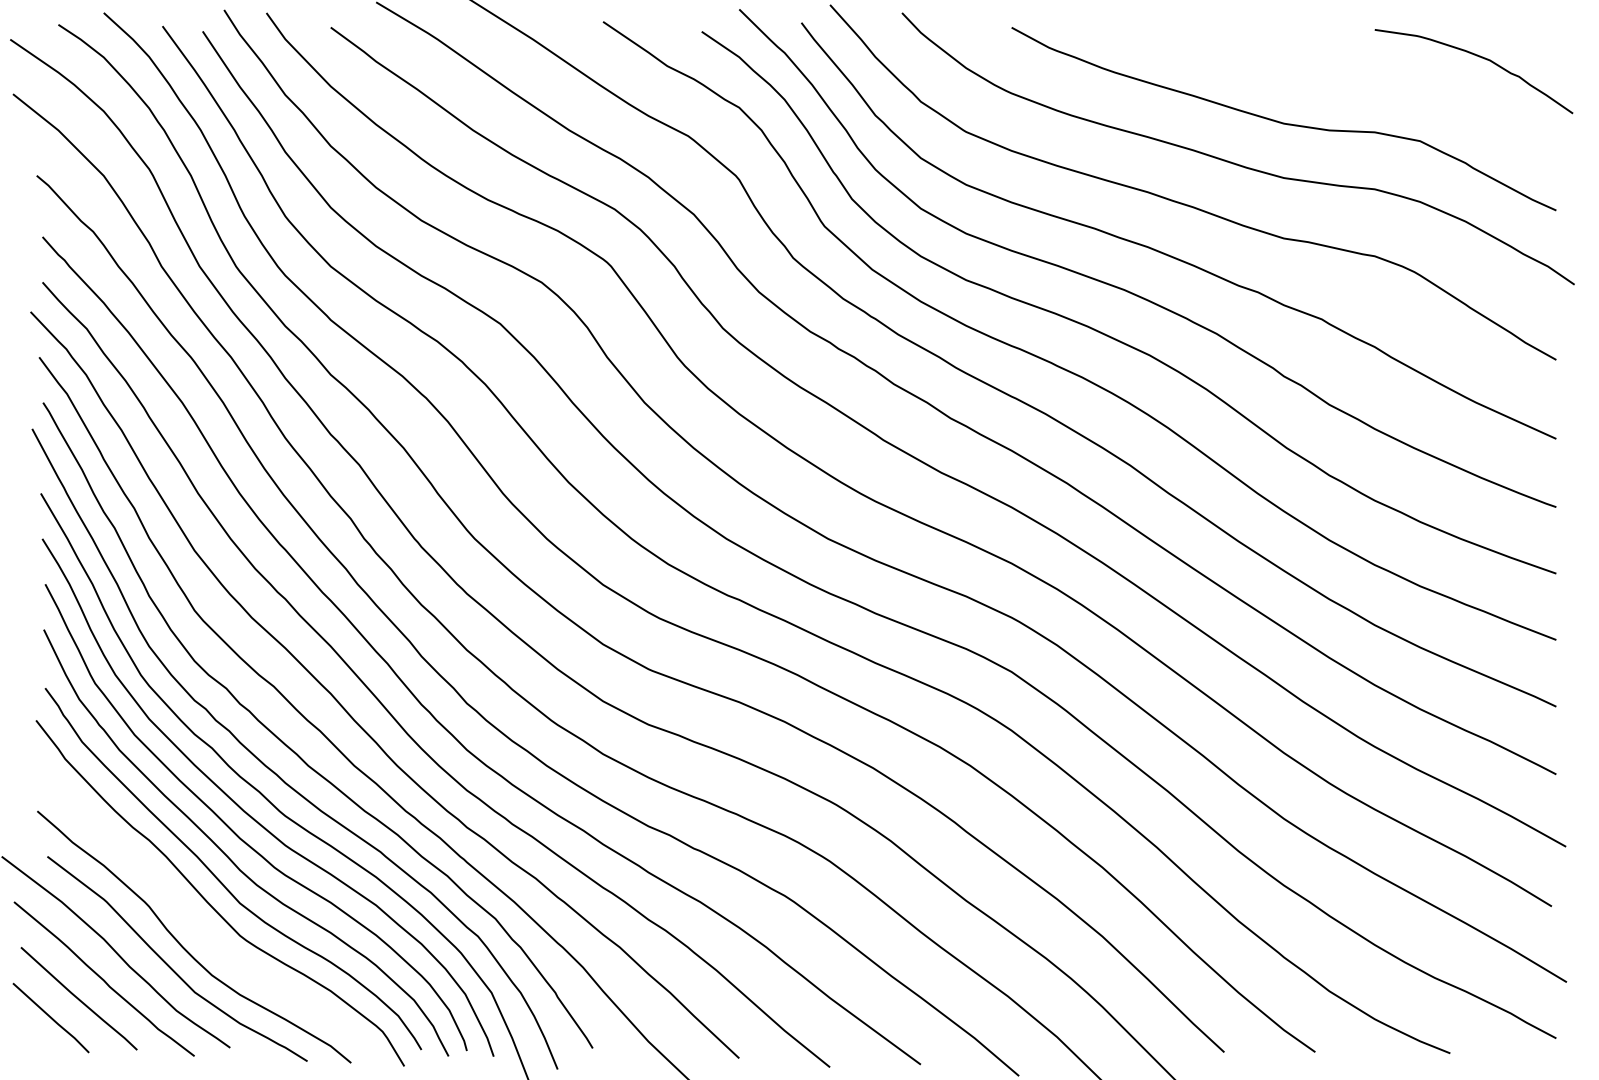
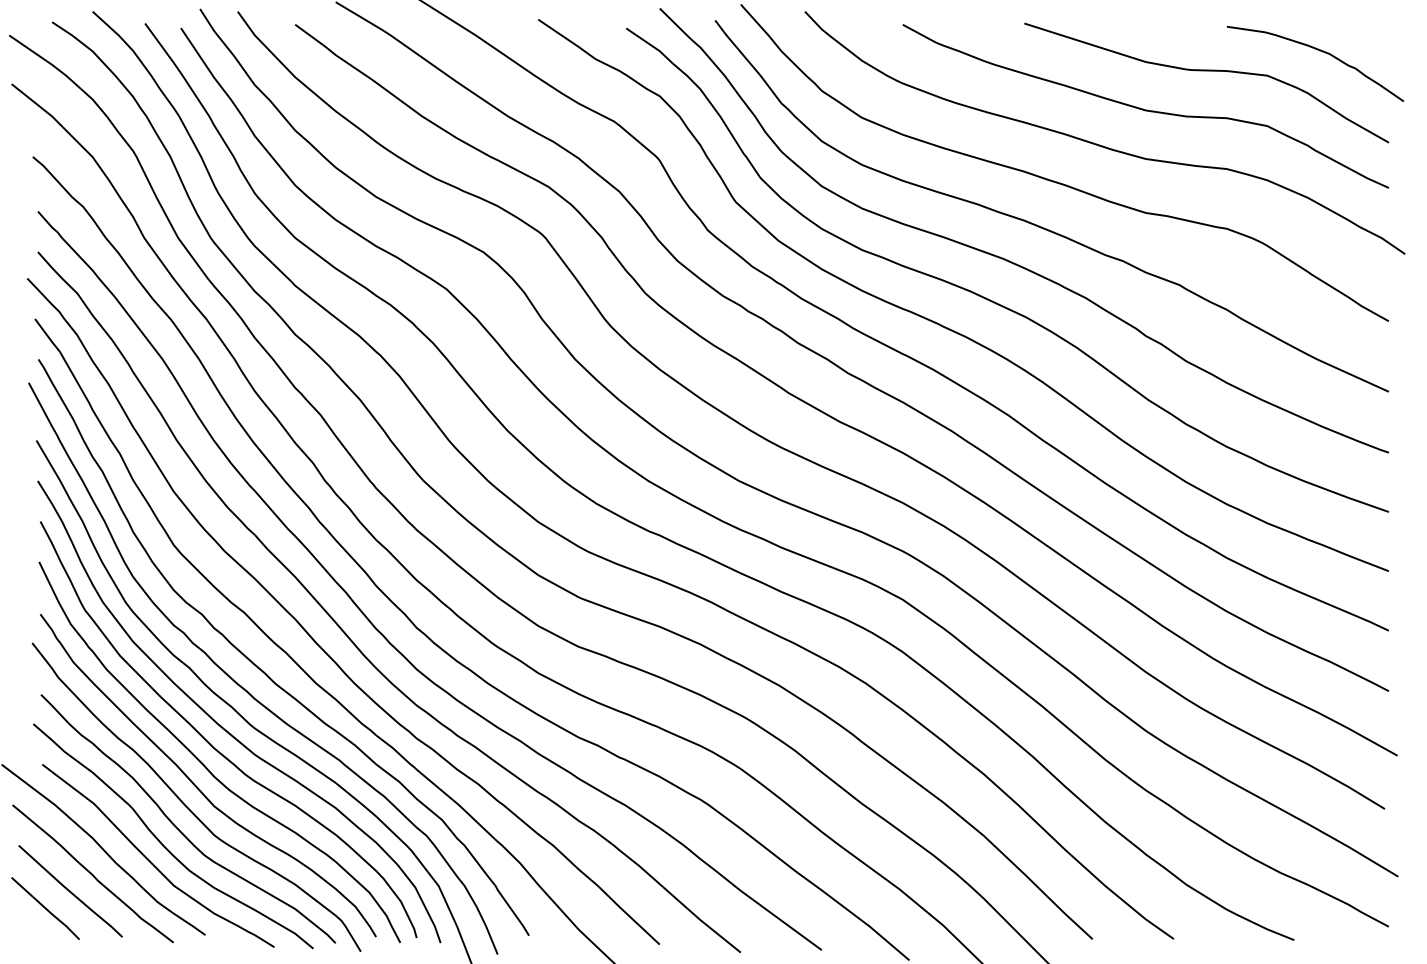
curve: (1351, 79) -> (1206, 71), added
curve: (199, 927) -> (178, 827), added

